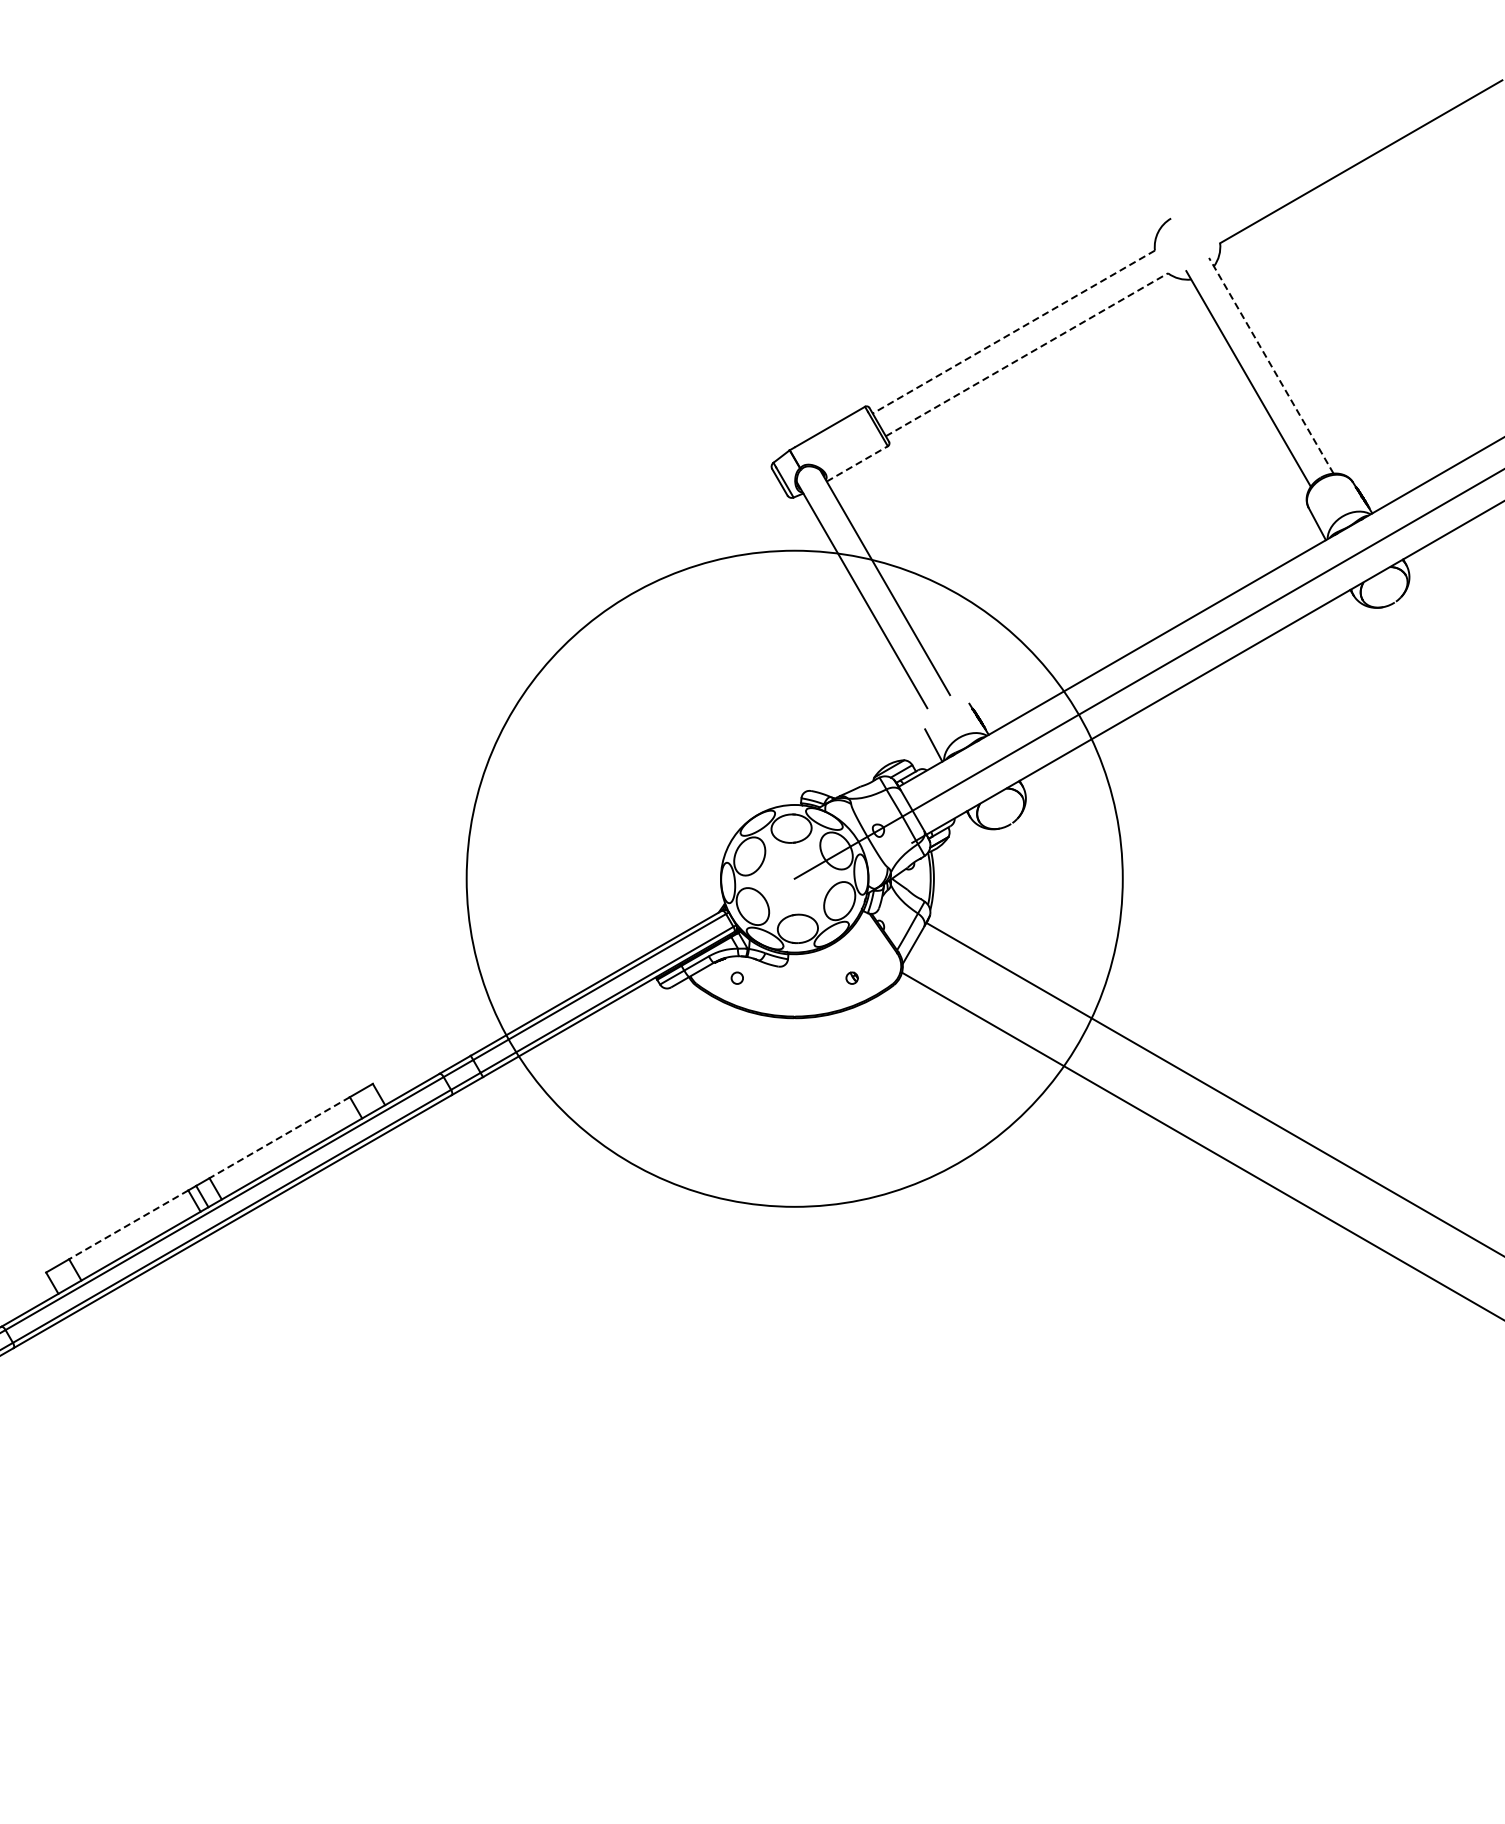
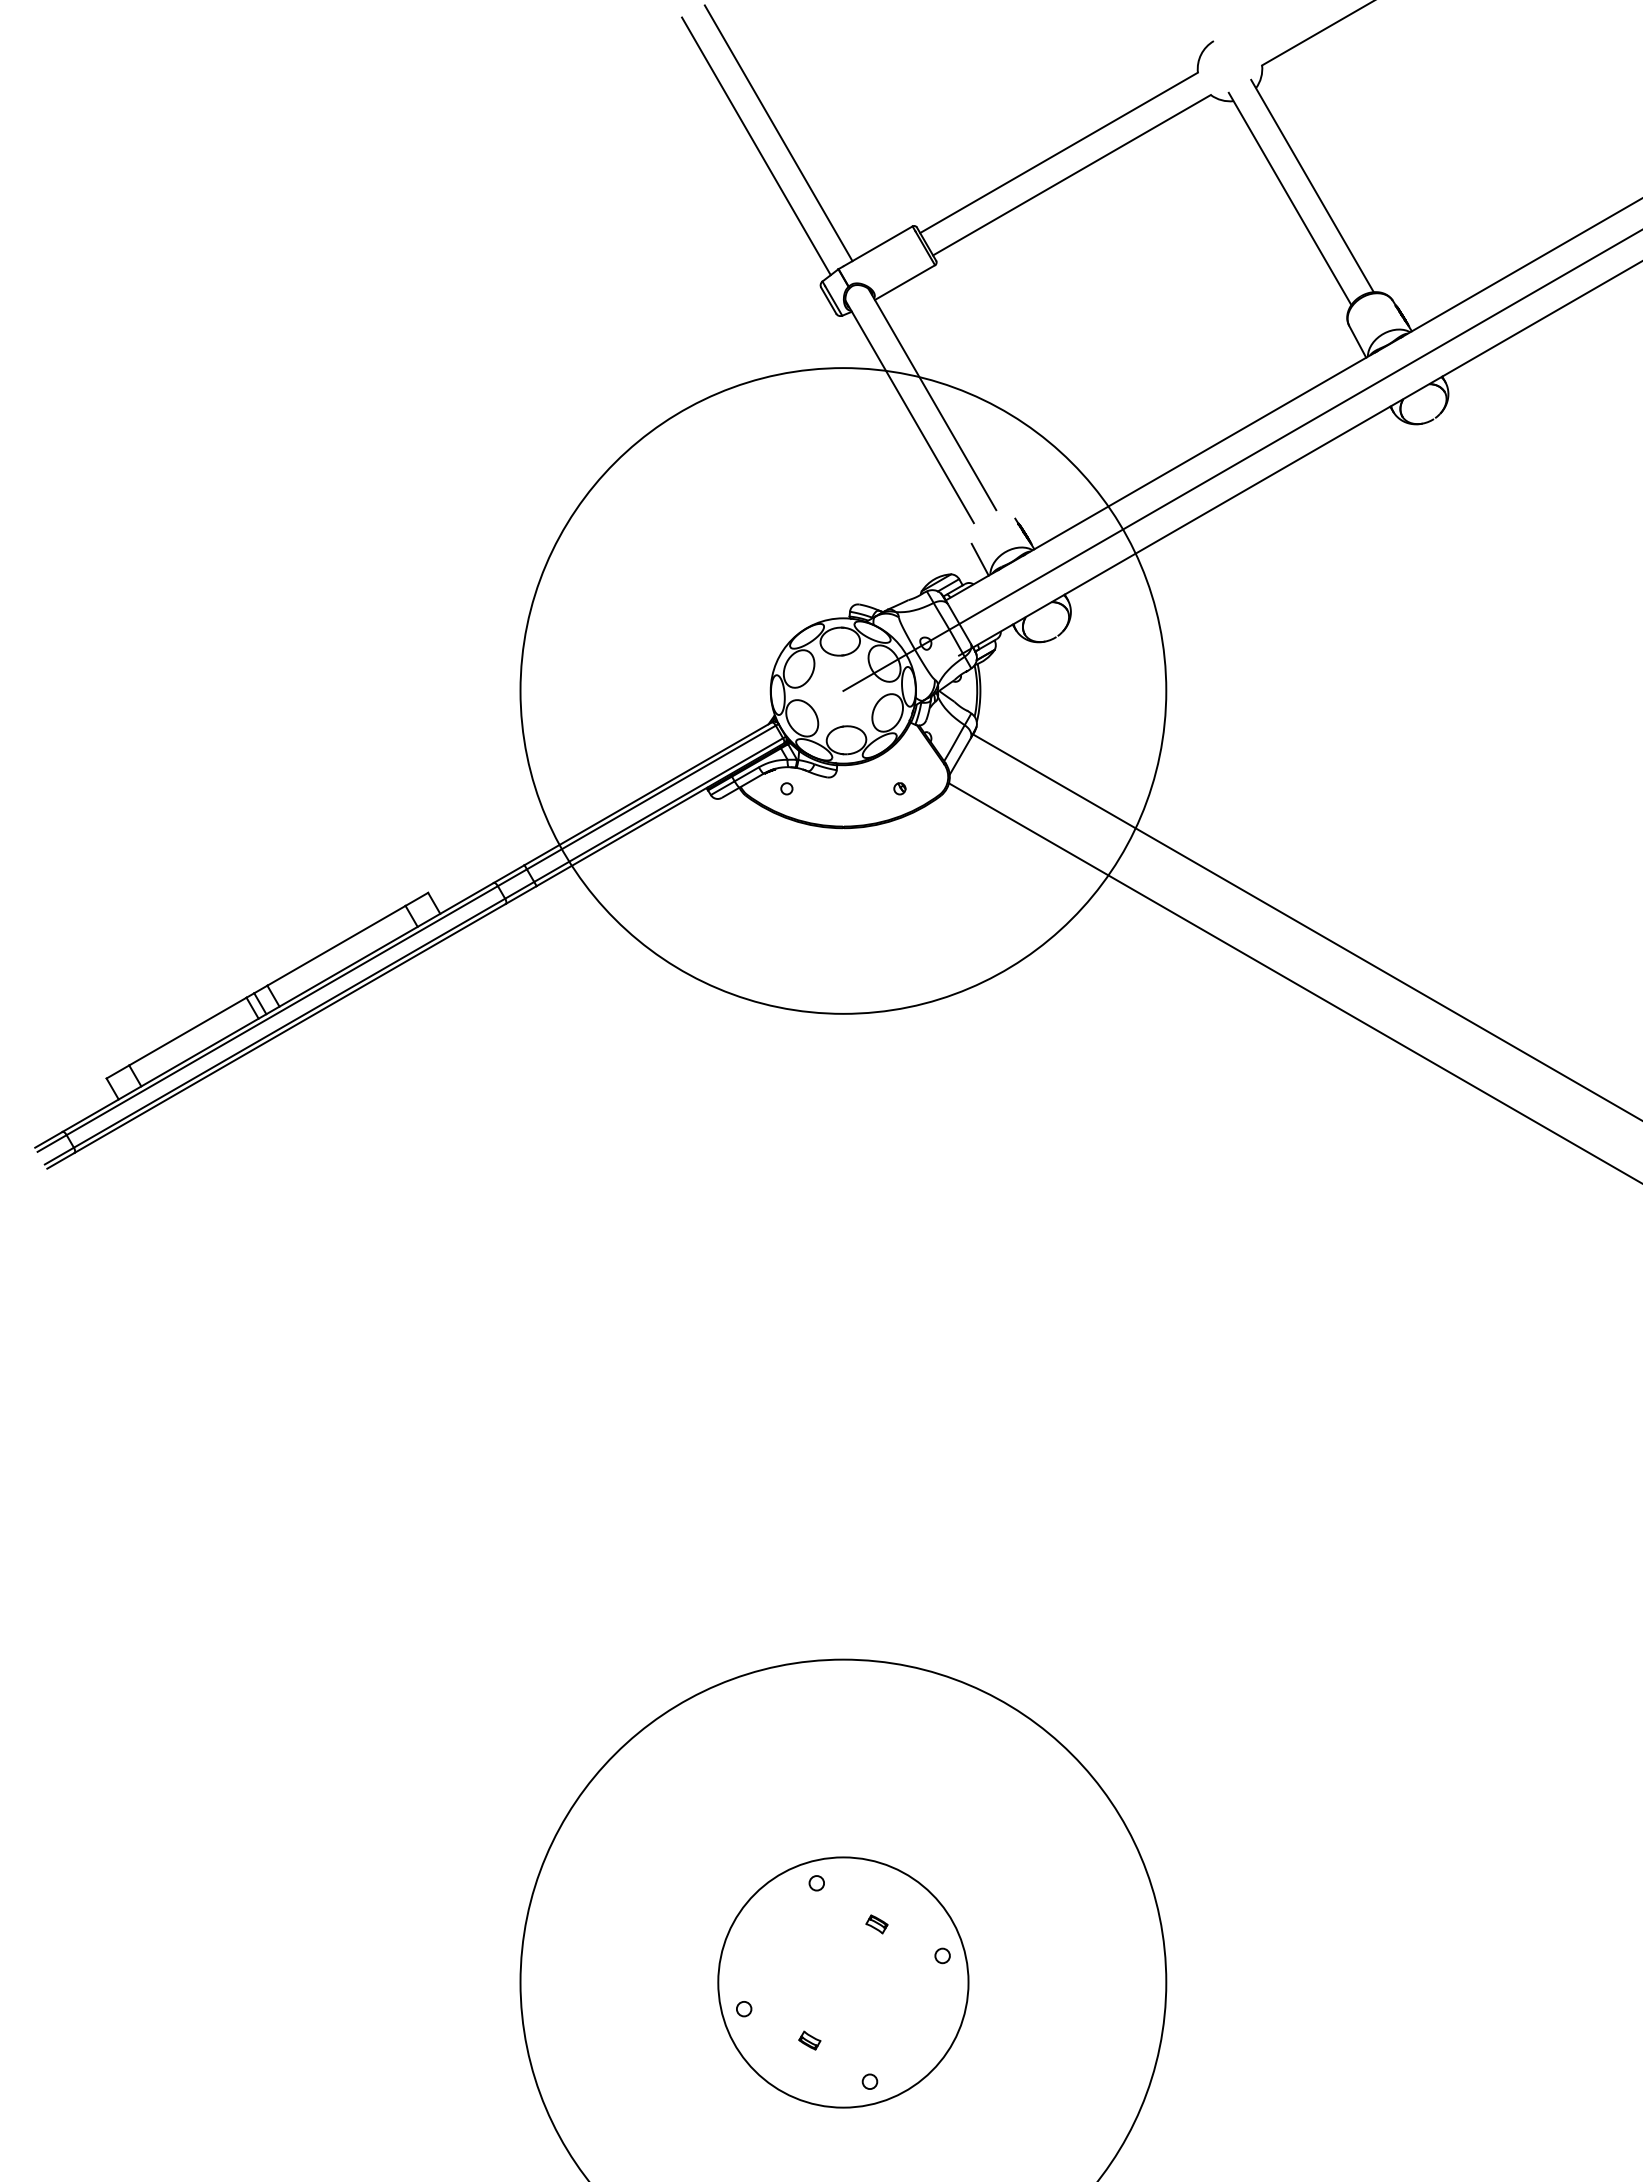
line: (728, 312) -> (778, 133), added
line: (706, 325) -> (756, 146), added
line: (1013, 332) -> (1058, 153), dashed -> solid
line: (1027, 354) -> (1072, 174), dashed -> solid
line: (1271, 366) -> (1312, 186), dashed -> solid
line: (856, 463) -> (904, 282), dashed -> solid
line: (279, 1137) -> (336, 945), dashed -> solid
line: (128, 1224) -> (187, 1031), dashed -> solid

